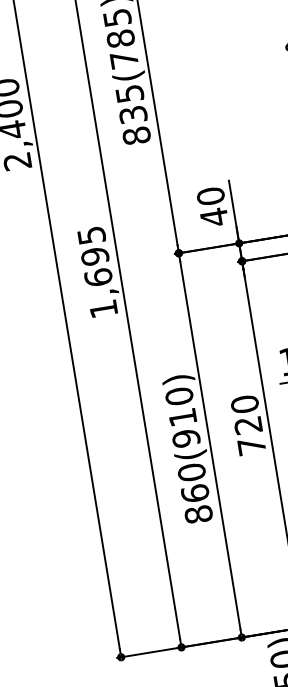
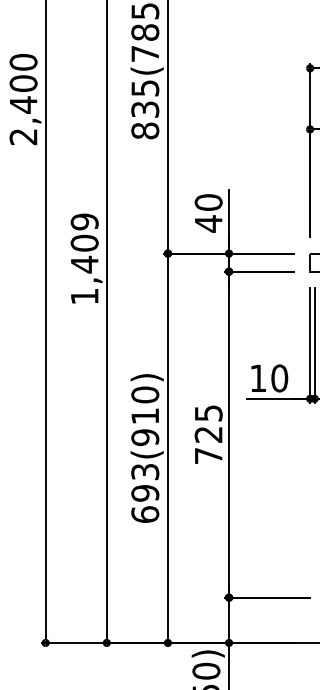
text: (94, 256) -> (84, 243), 1,695 -> 1,409
text: (244, 404) -> (208, 413), 720 -> 725
text: (195, 492) -> (145, 492), 860(910) -> 693(910)

